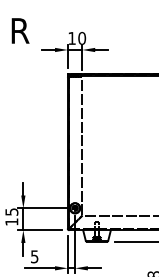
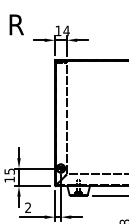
text: (82, 37) -> (66, 30), 10 -> 14
text: (34, 256) -> (28, 207), 5 -> 2

